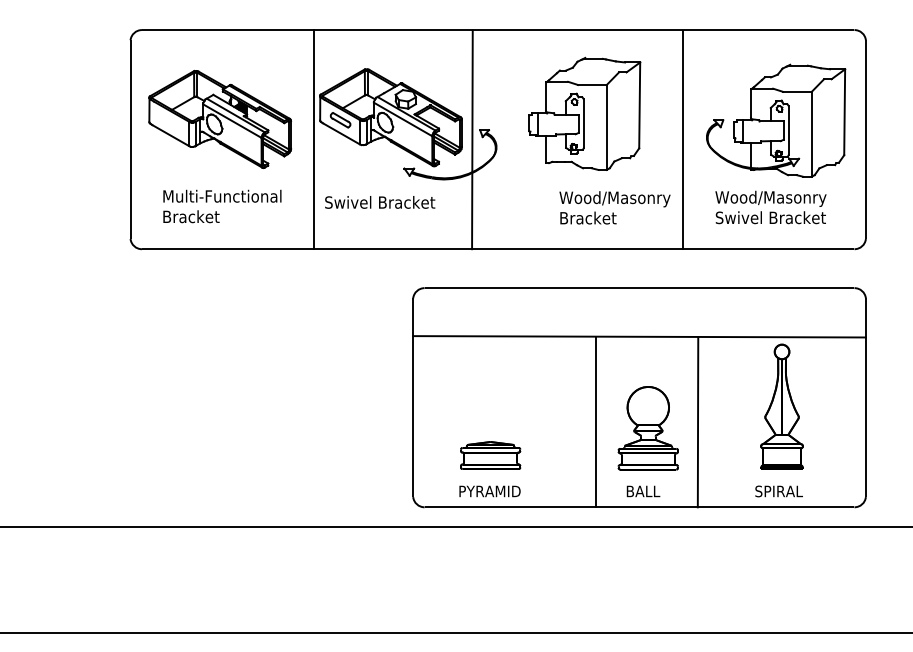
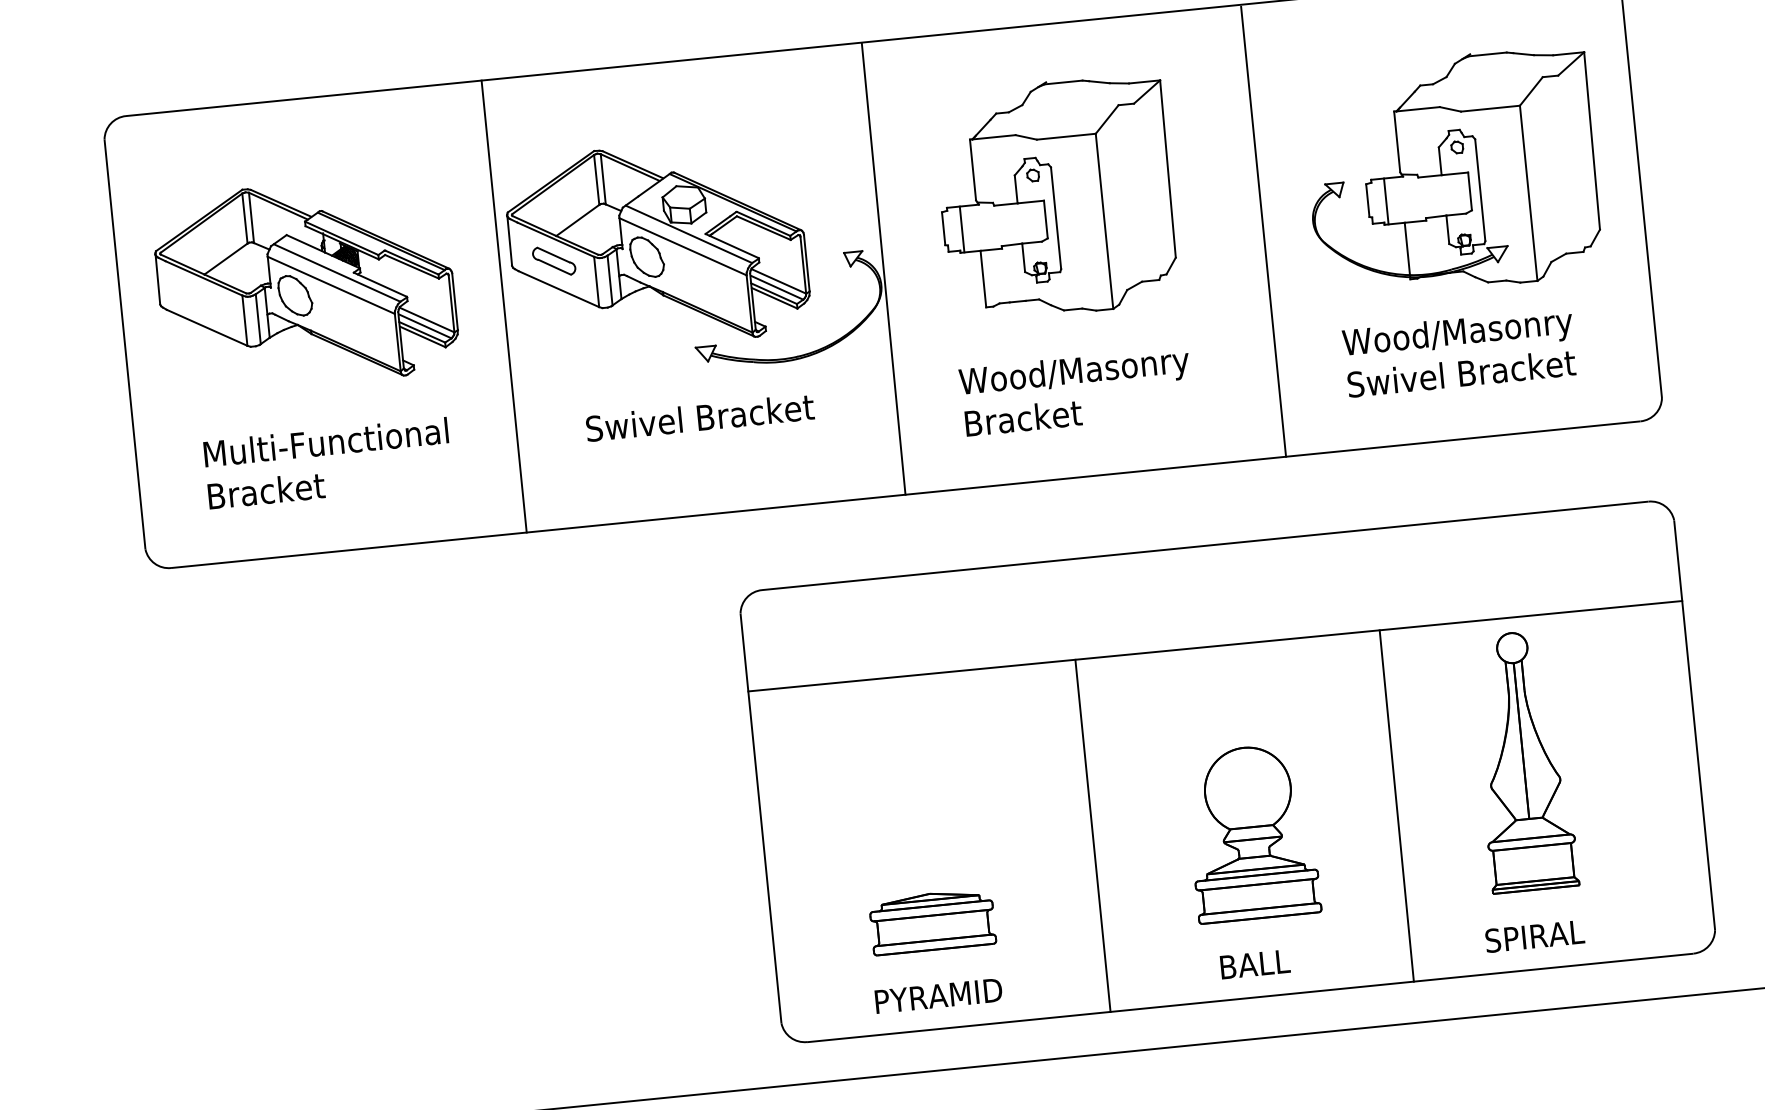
line: (472, 139) -> (883, 268), moved
text: (380, 202) -> (700, 417), moved
text: (614, 207) -> (1075, 390), moved
line: (595, 421) -> (1092, 834), moved
line: (697, 422) -> (1395, 806), moved

